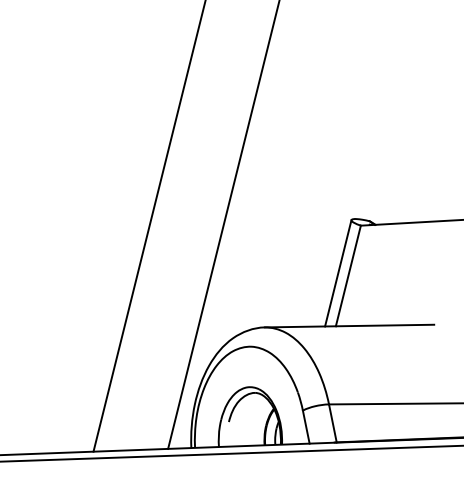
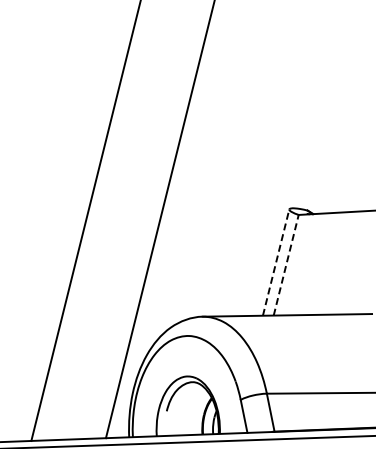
line: (338, 273) -> (276, 262), solid -> dashed
line: (348, 275) -> (286, 264), solid -> dashed

